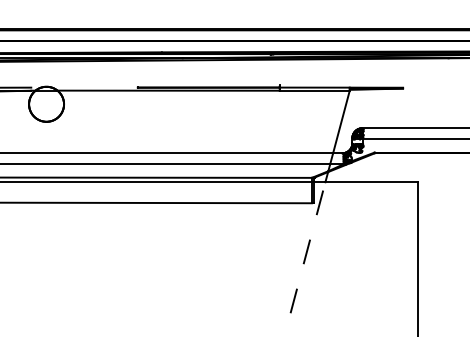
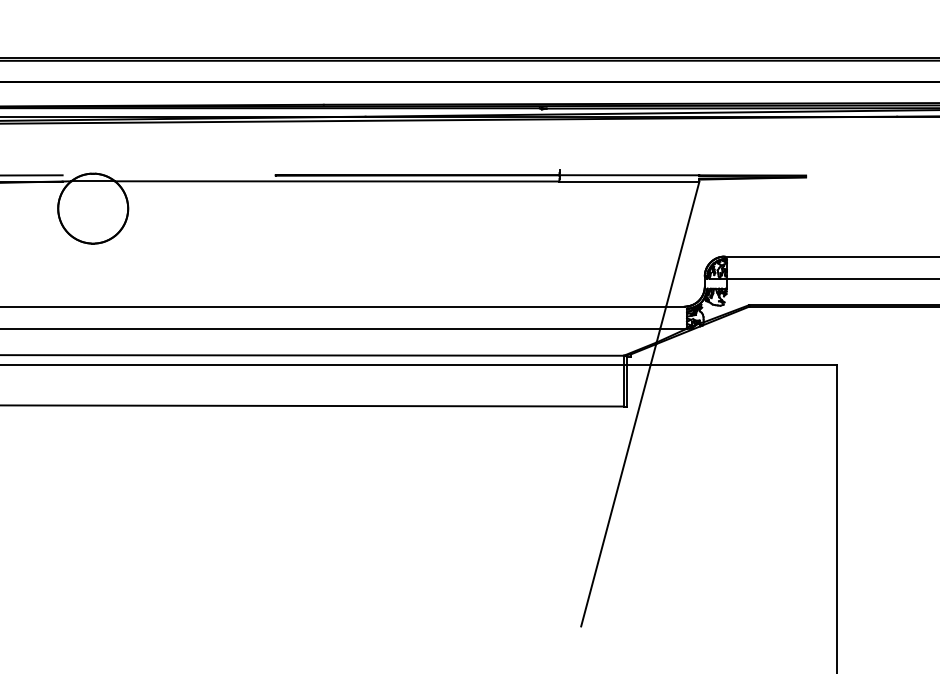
line: (308, 247) -> (616, 494), dashed -> solid

